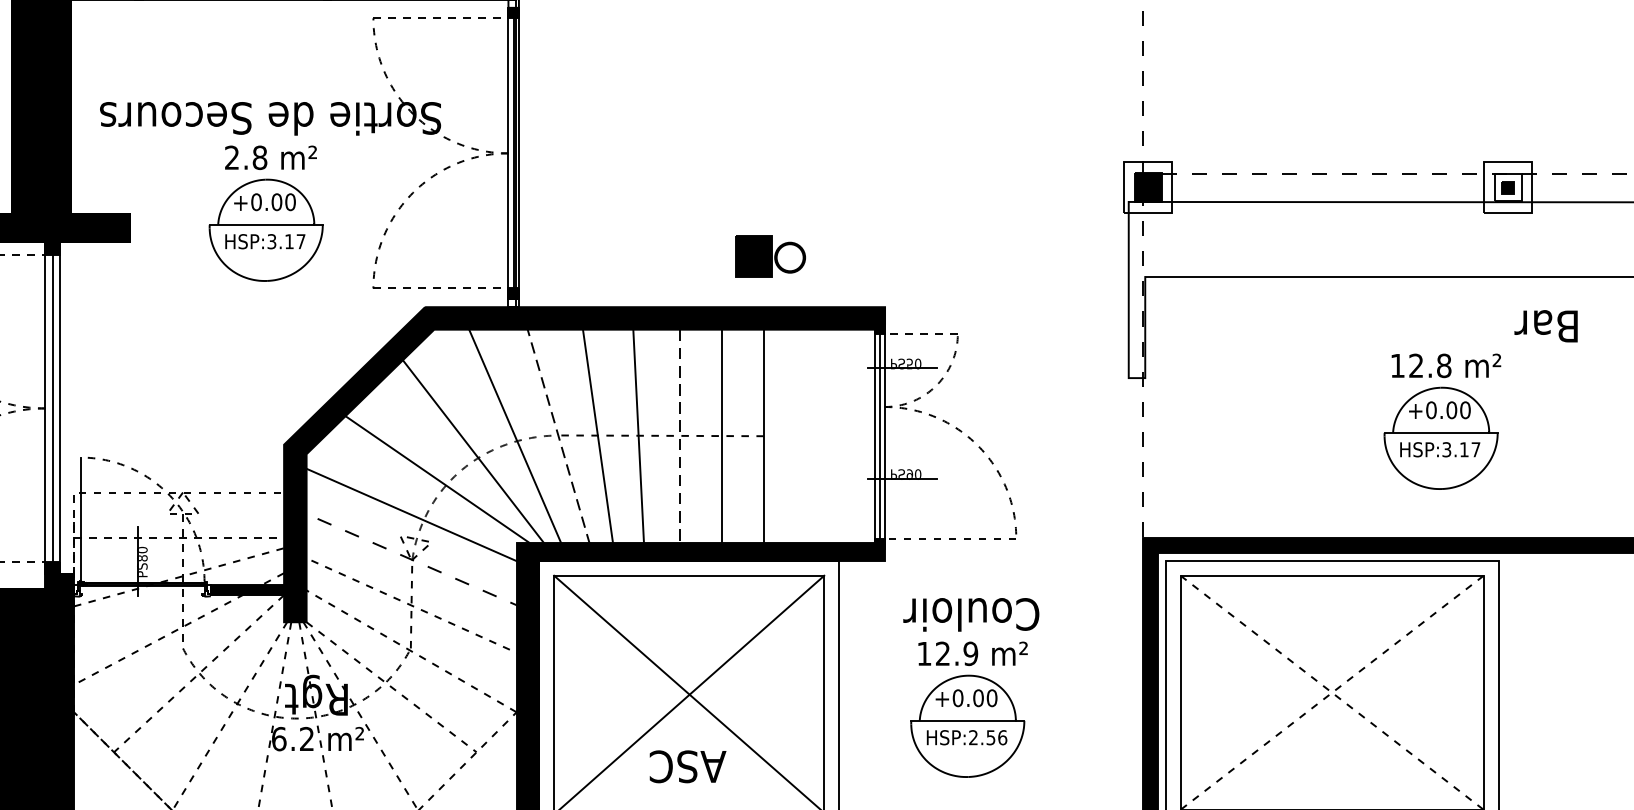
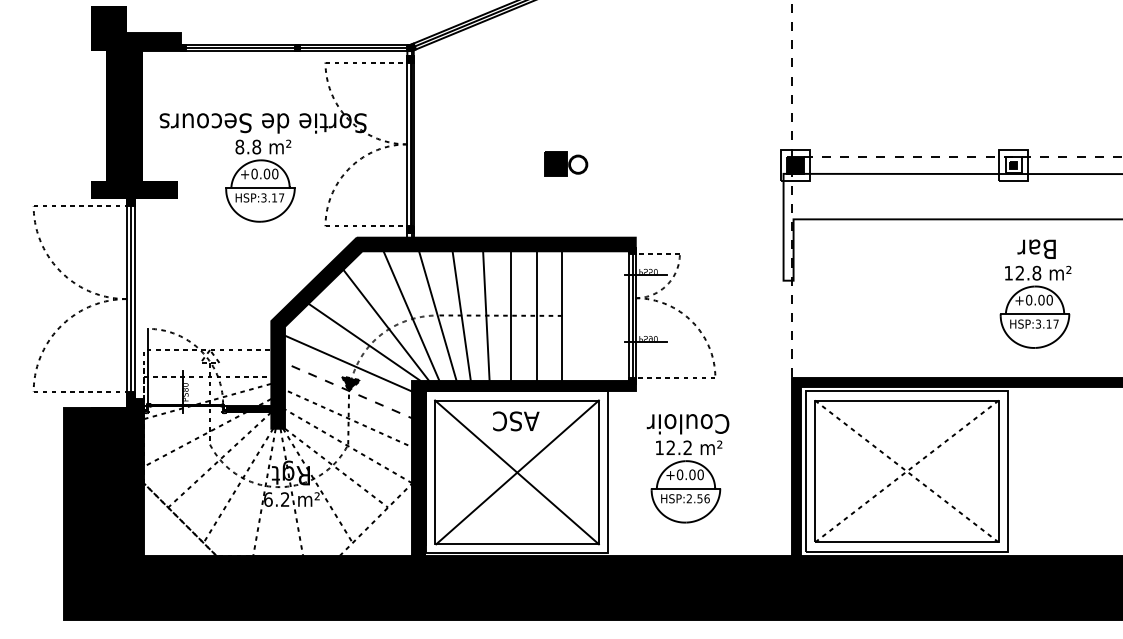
text: (231, 156) -> (239, 146), 2.8 -> 8.8
part: (770, 255) -> (566, 163), moved
part: (1441, 420) -> (1035, 306), moved
line: (680, 435) -> (511, 315), dashed -> solid
line: (558, 437) -> (437, 316), dashed -> solid
fill: (414, 547) -> (350, 383), added
text: (970, 653) -> (687, 447), 12.9 -> 12.2
text: (688, 766) -> (516, 421), moved

